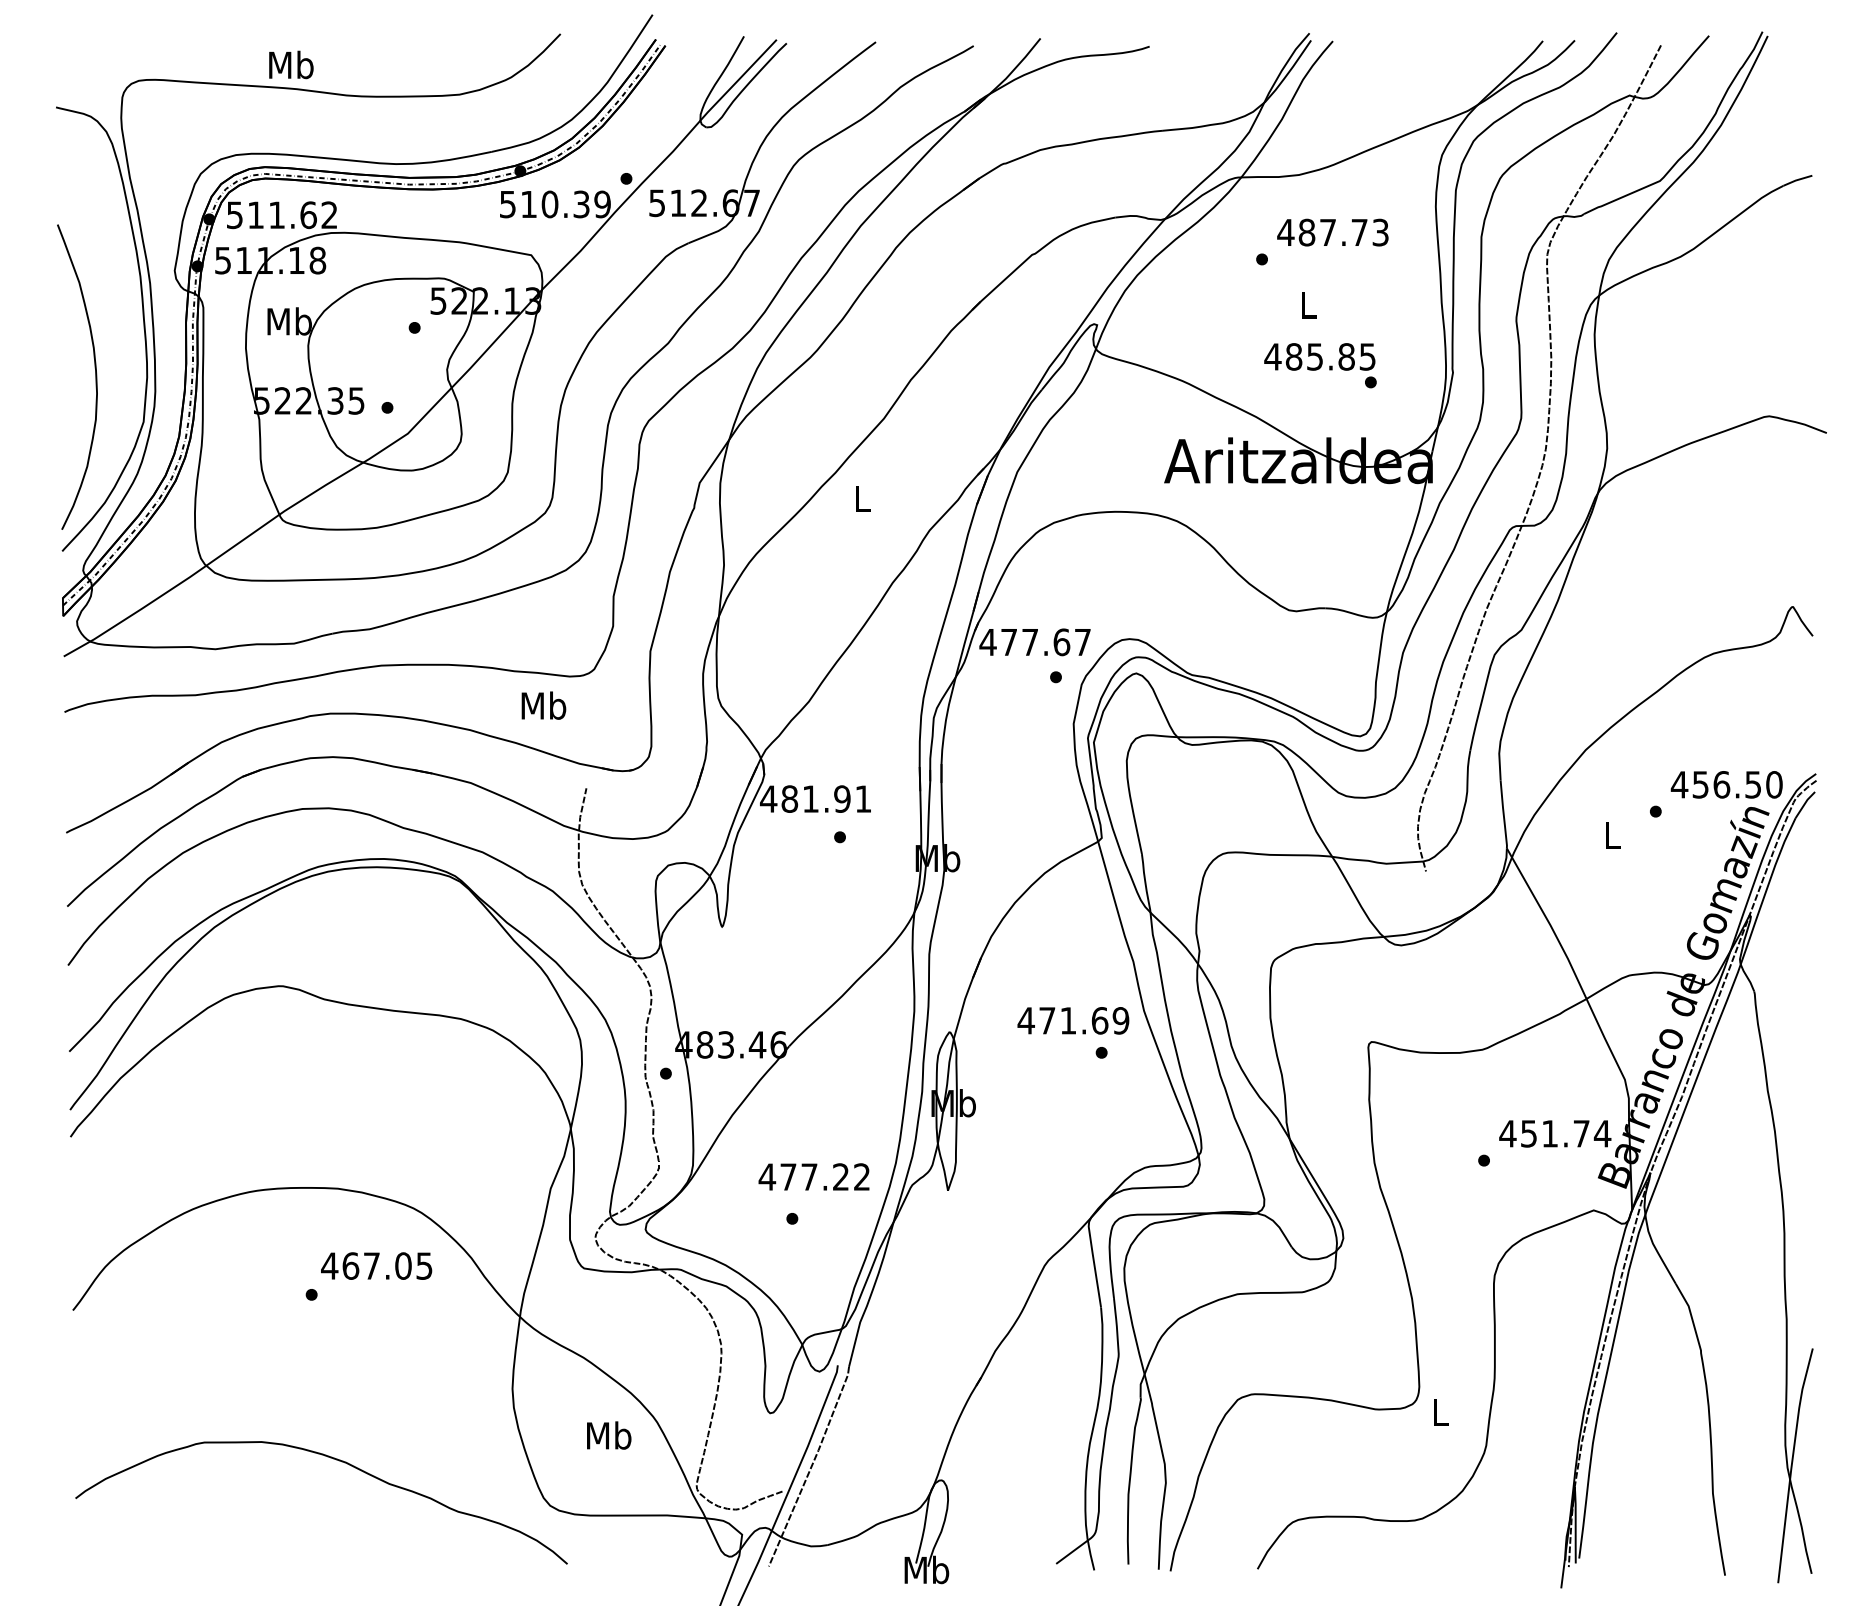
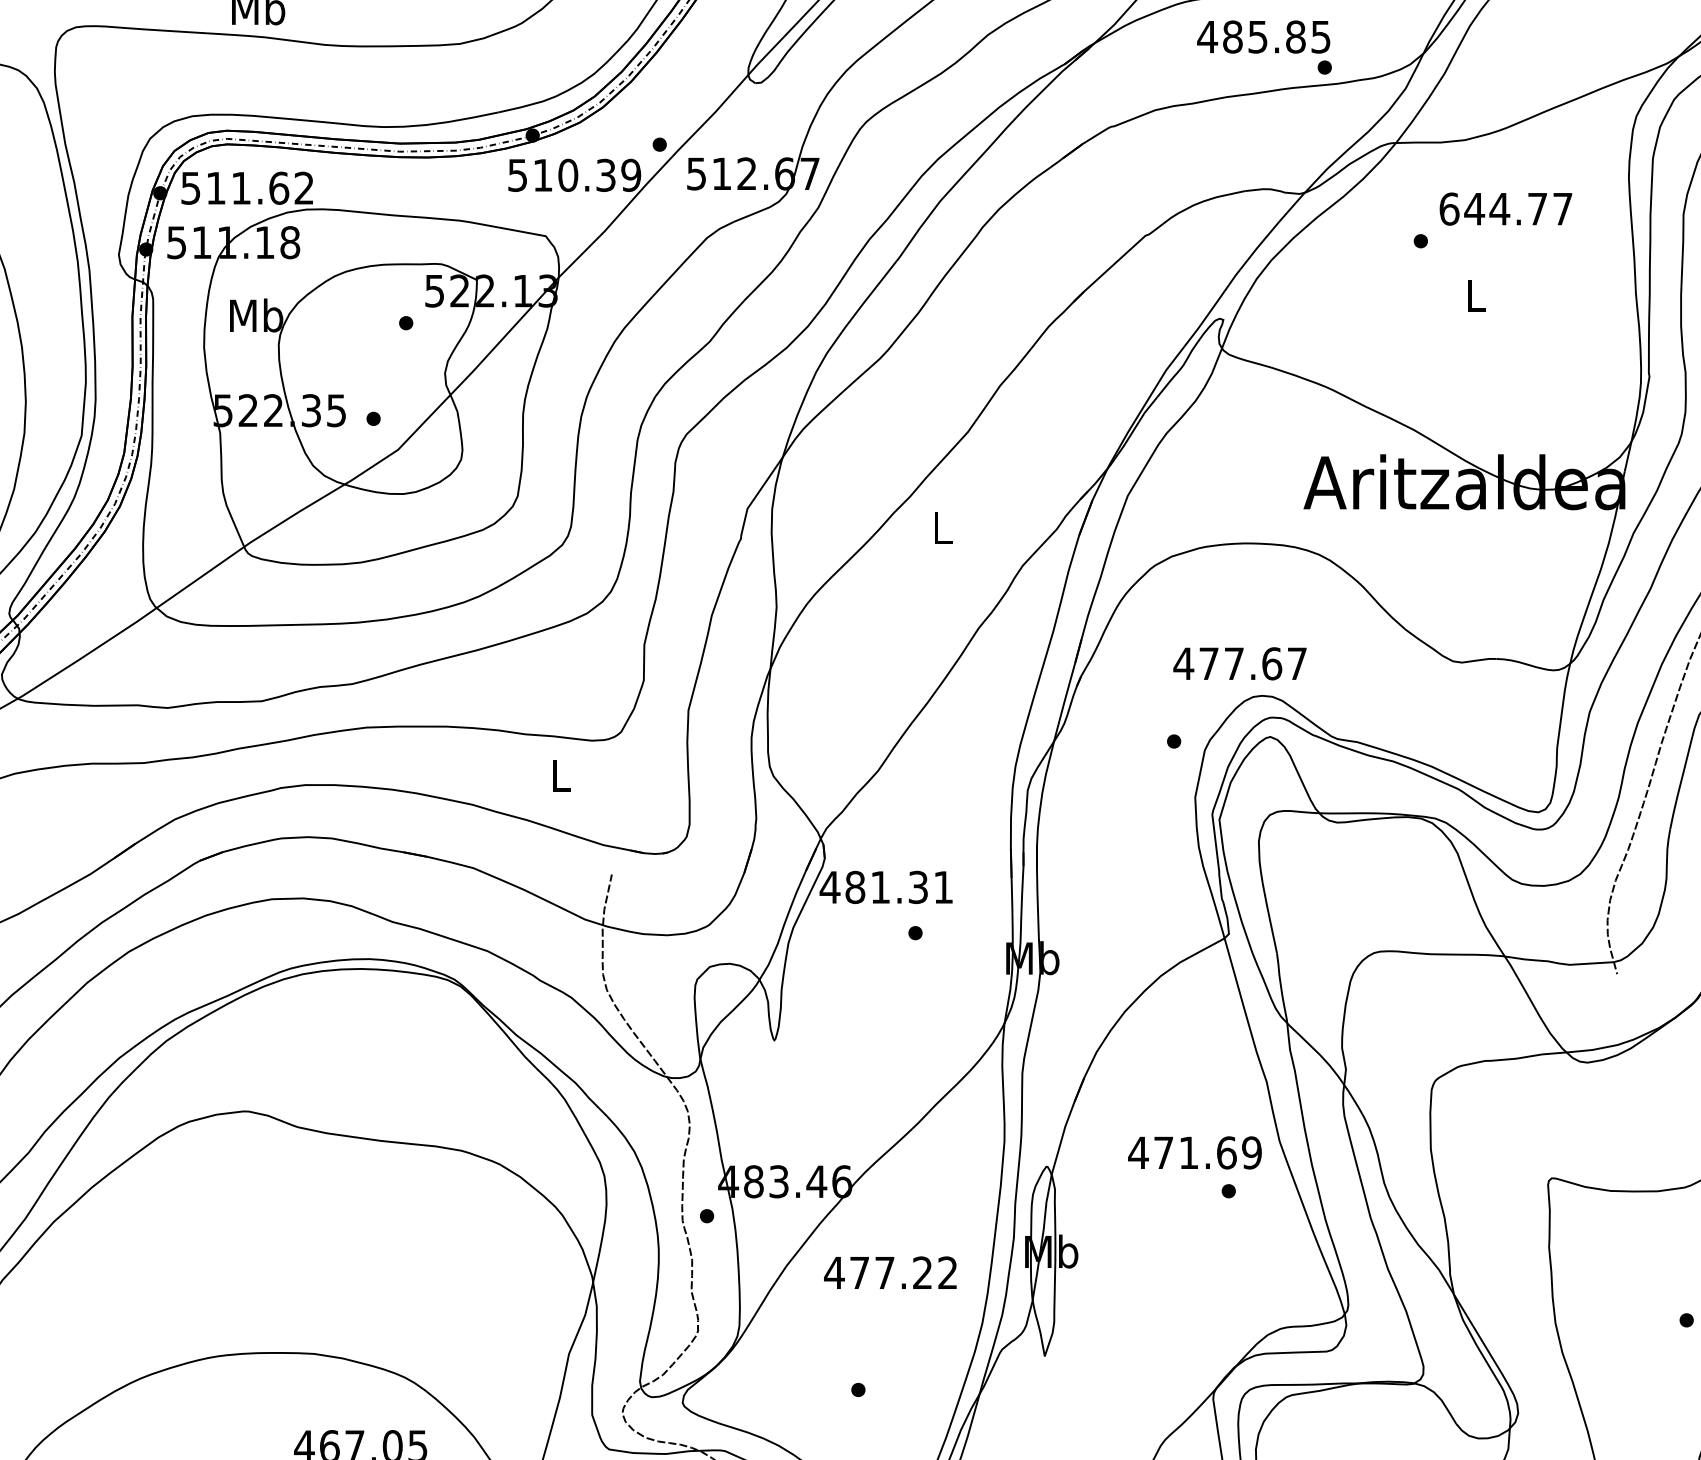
text: (1332, 232) -> (1505, 208), 487.73 -> 644.77
text: (1320, 365) -> (1264, 47), moved
text: (1034, 642) -> (1239, 663), moved
text: (543, 705) -> (560, 775), Mb -> L
text: (842, 798) -> (918, 886), 481.91 -> 481.31
text: (813, 1176) -> (889, 1272), moved

